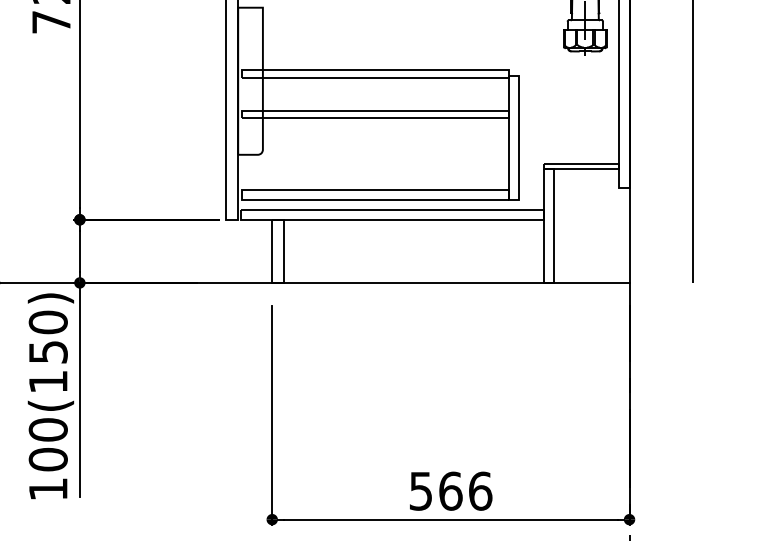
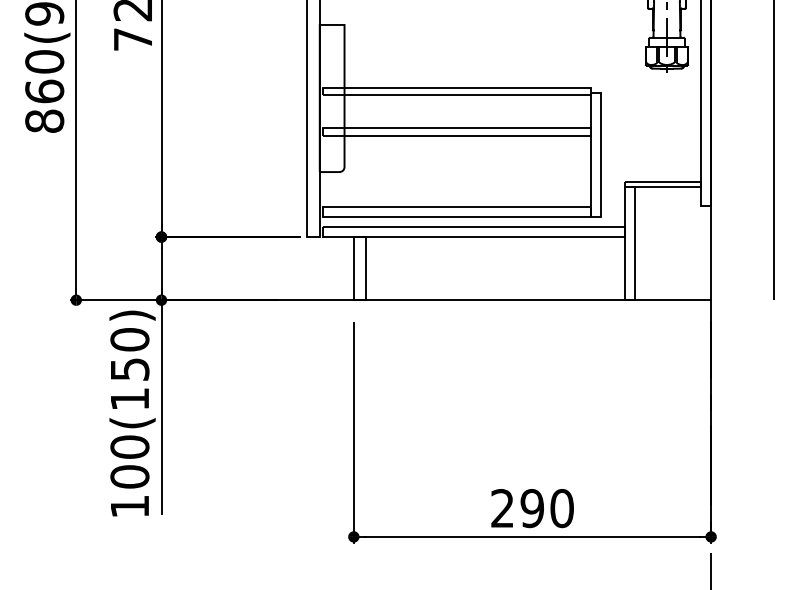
text: (450, 491) -> (532, 508), 566 -> 290

